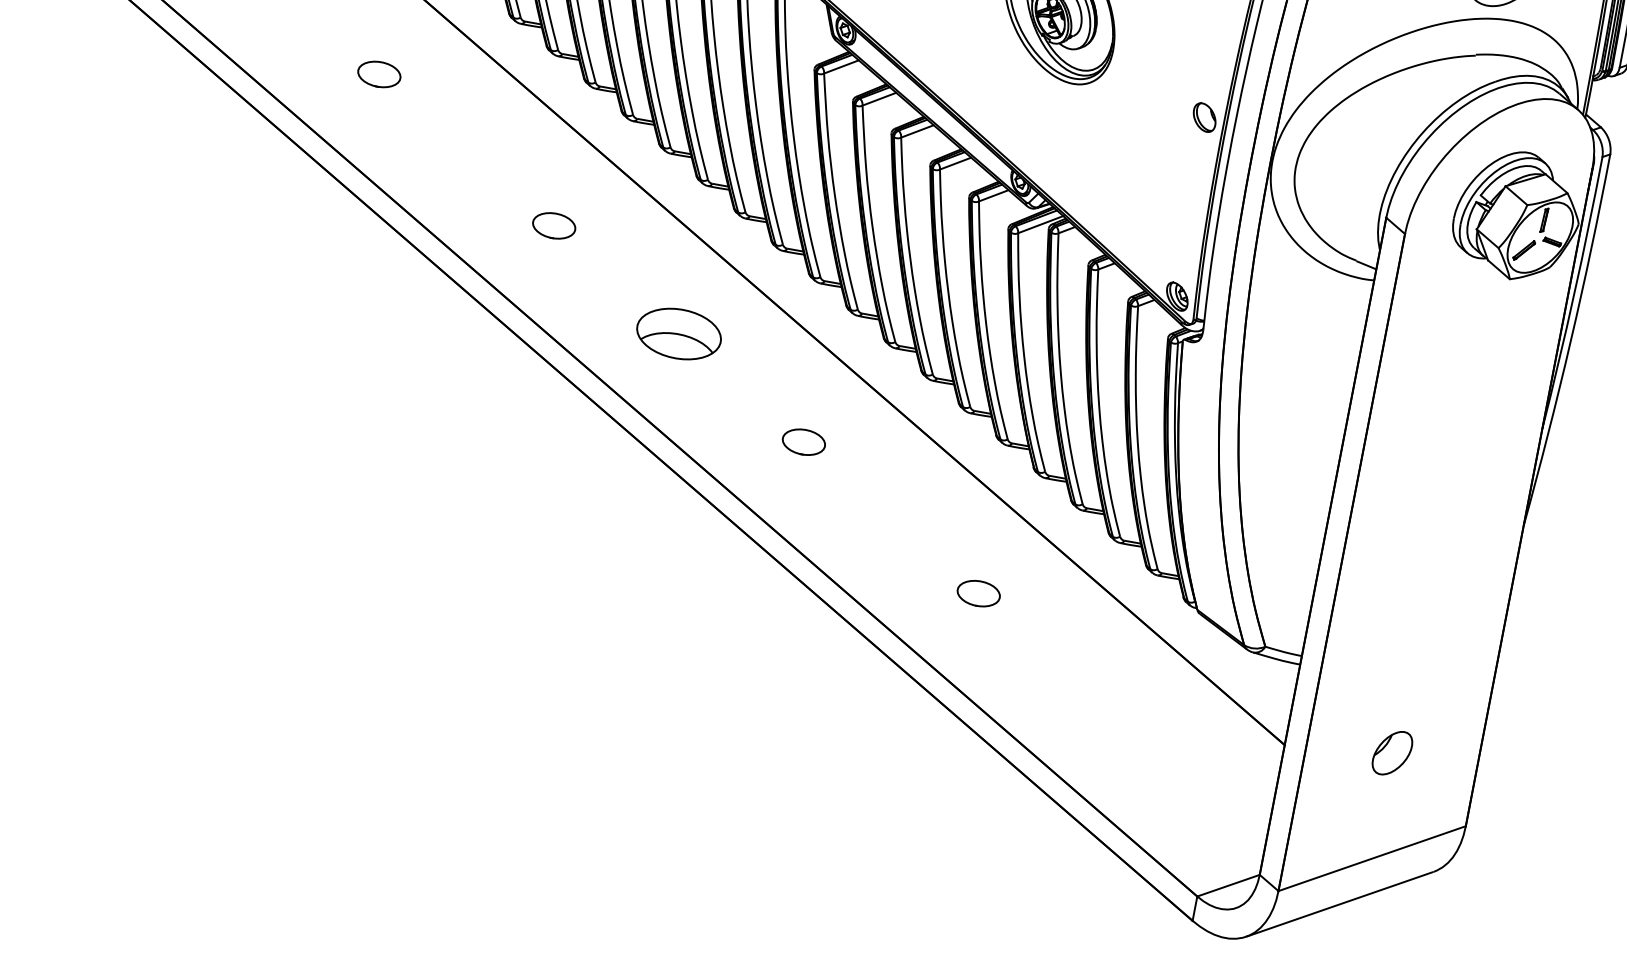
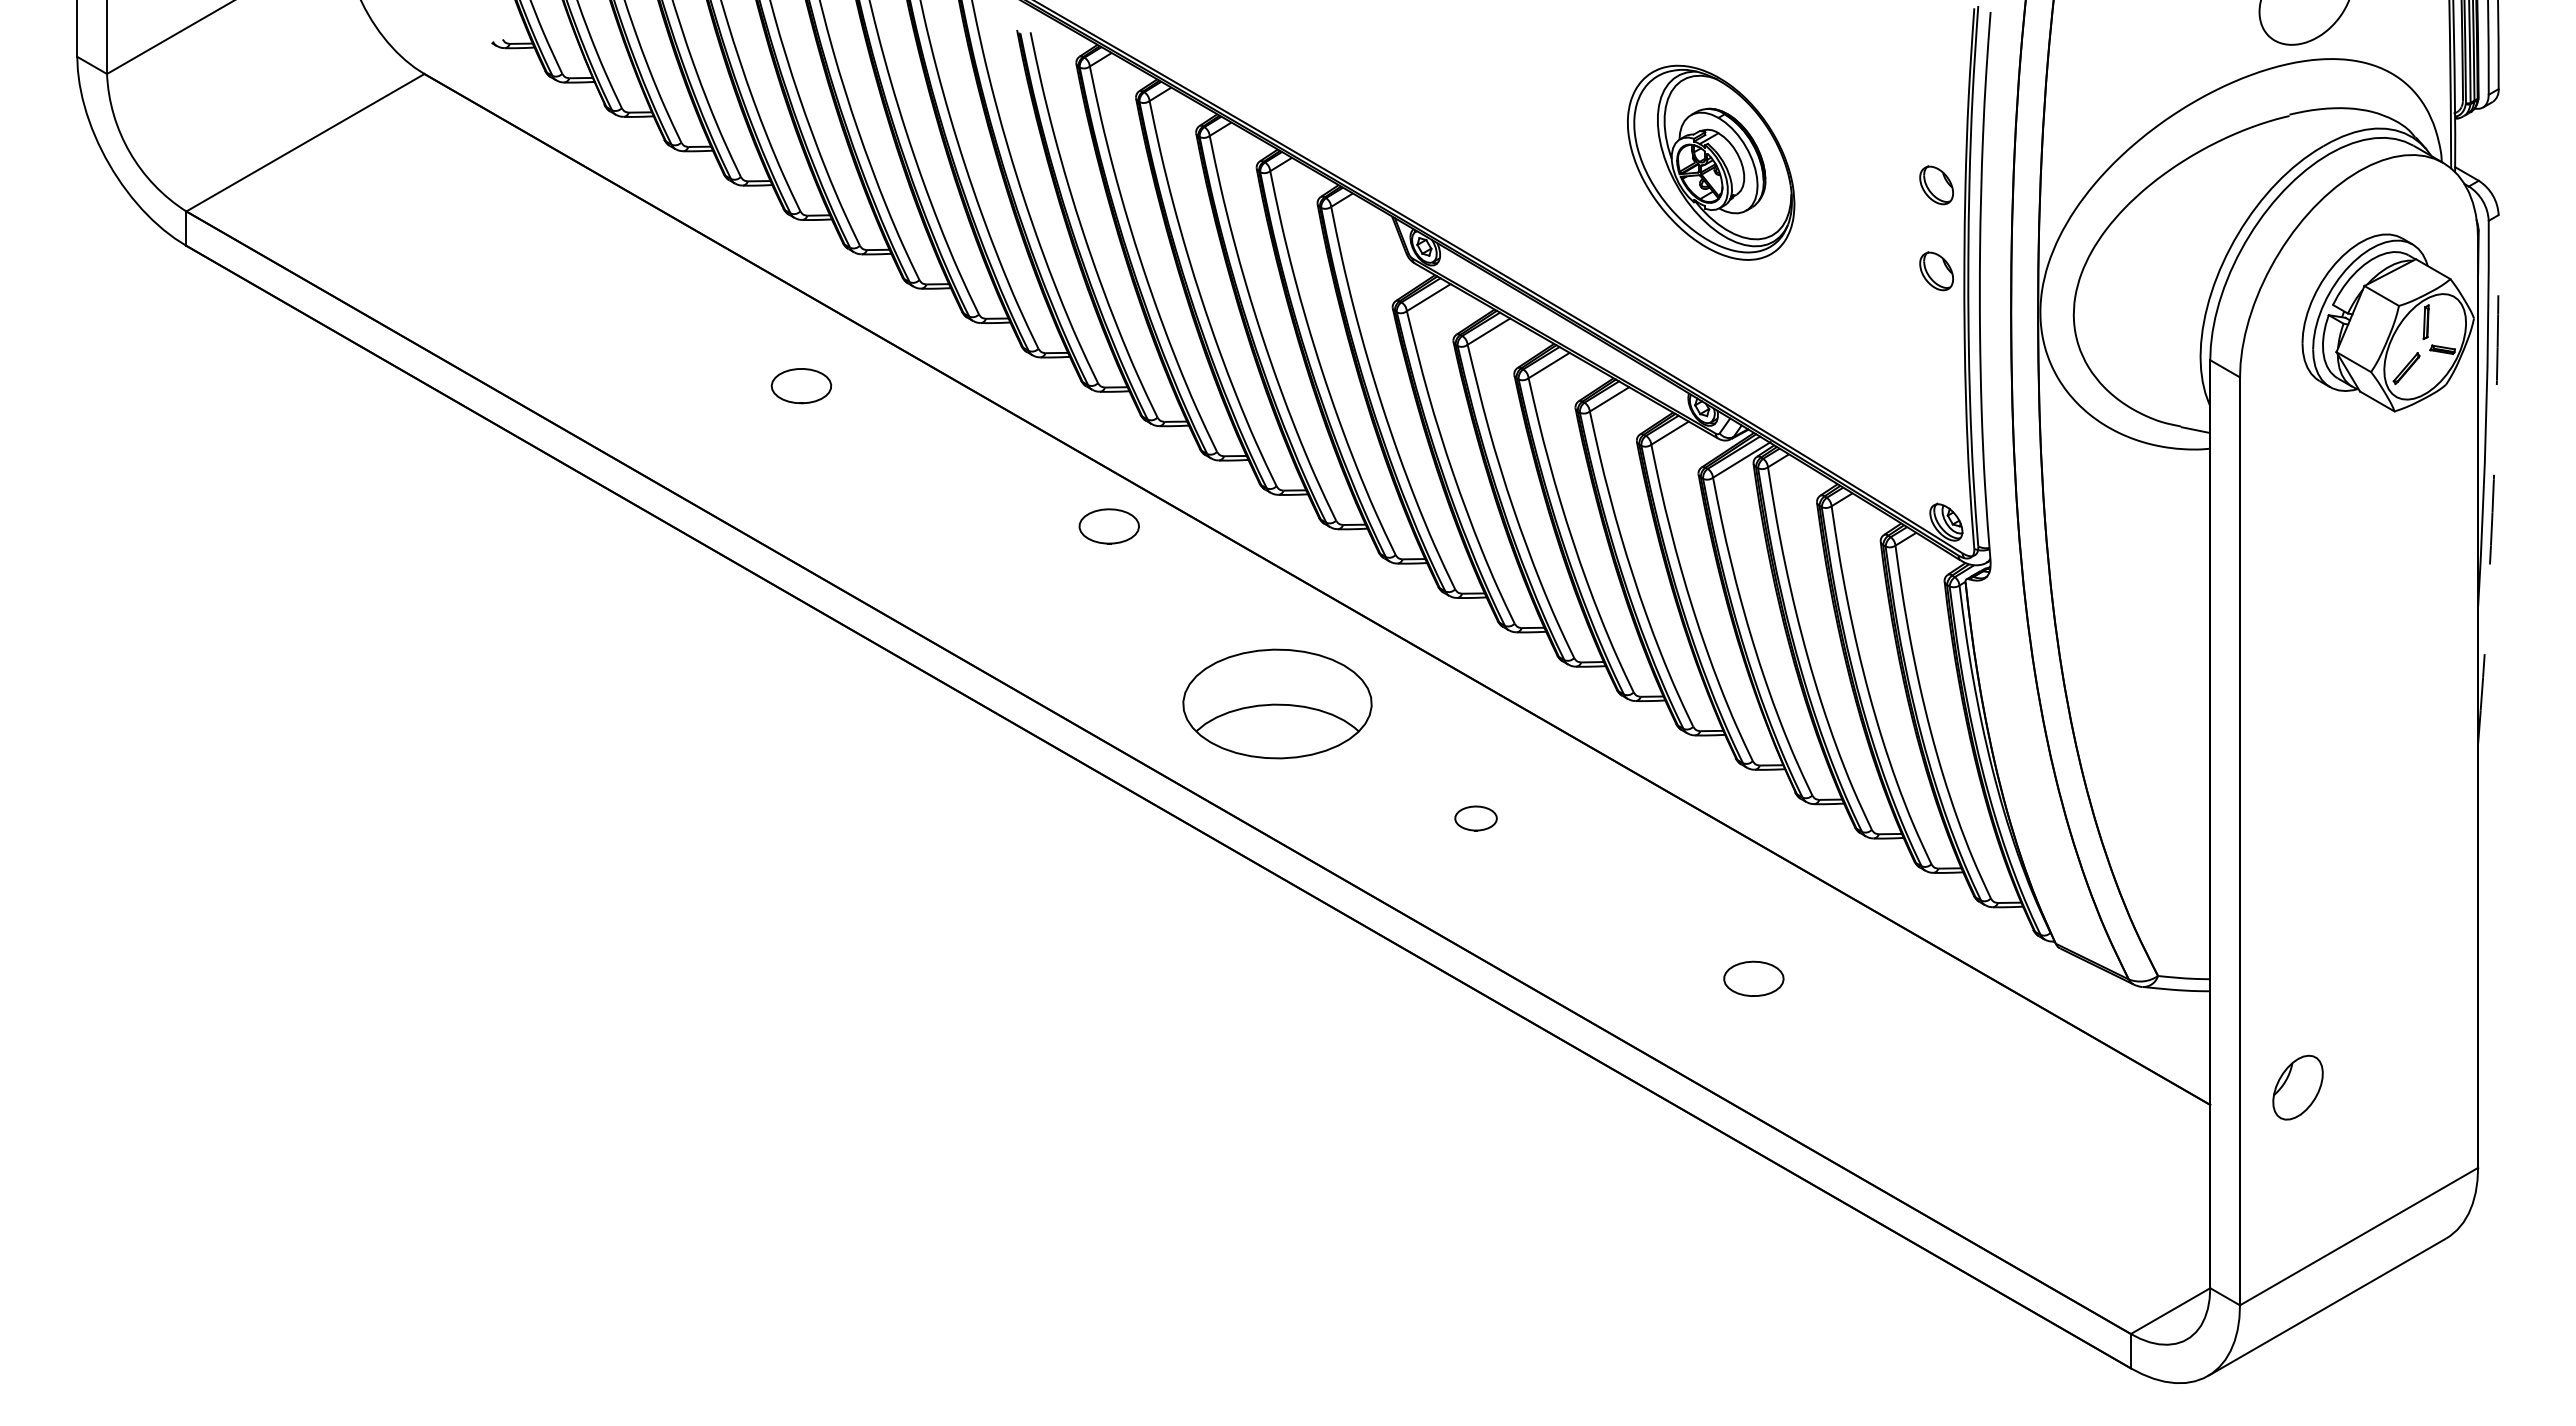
part: (1216, 56) -> (1936, 185), added
part: (379, 74) -> (801, 386), moved
part: (553, 225) -> (1108, 526), moved
part: (679, 333) -> (1277, 703), size x1.6
arc: (1570, 340) -> (2493, 479), solid -> dashed
part: (803, 442) -> (1475, 818), size x0.7
part: (1392, 752) -> (2297, 1087), moved

